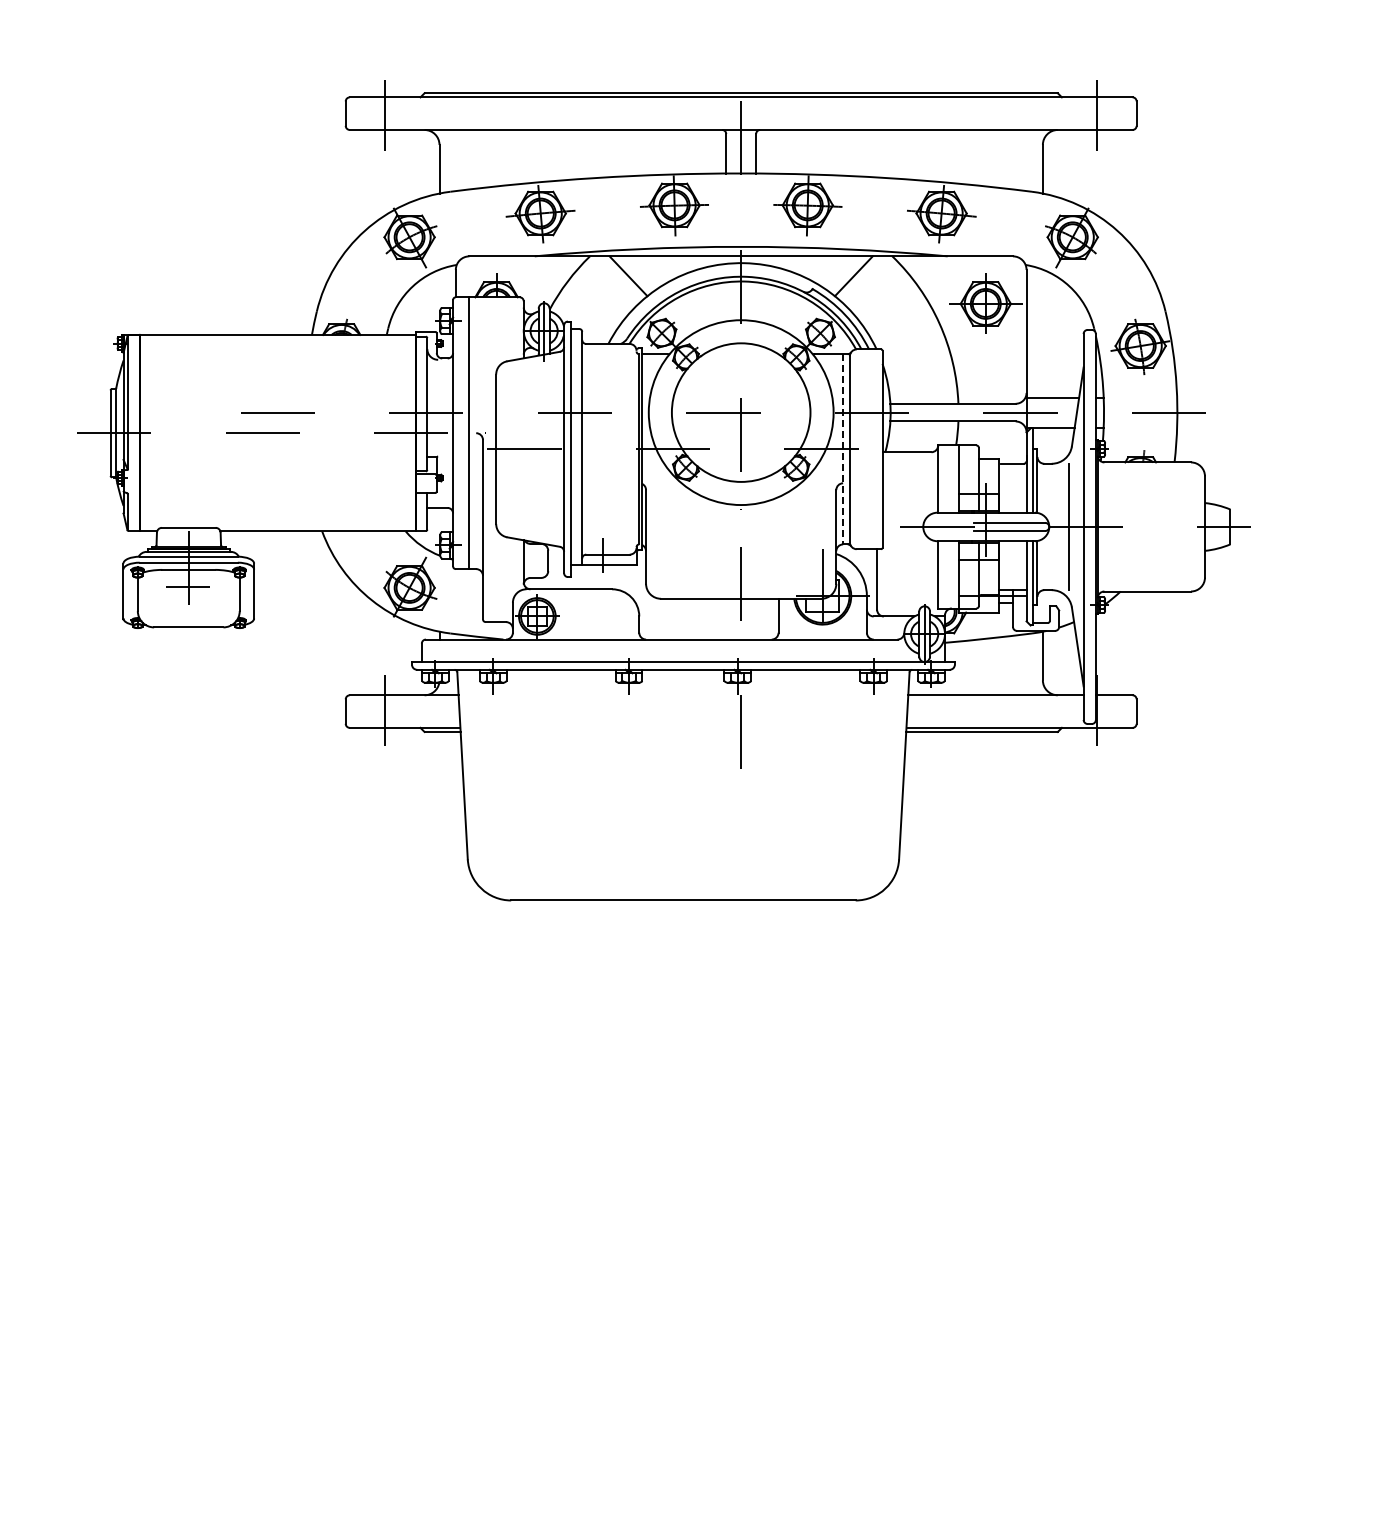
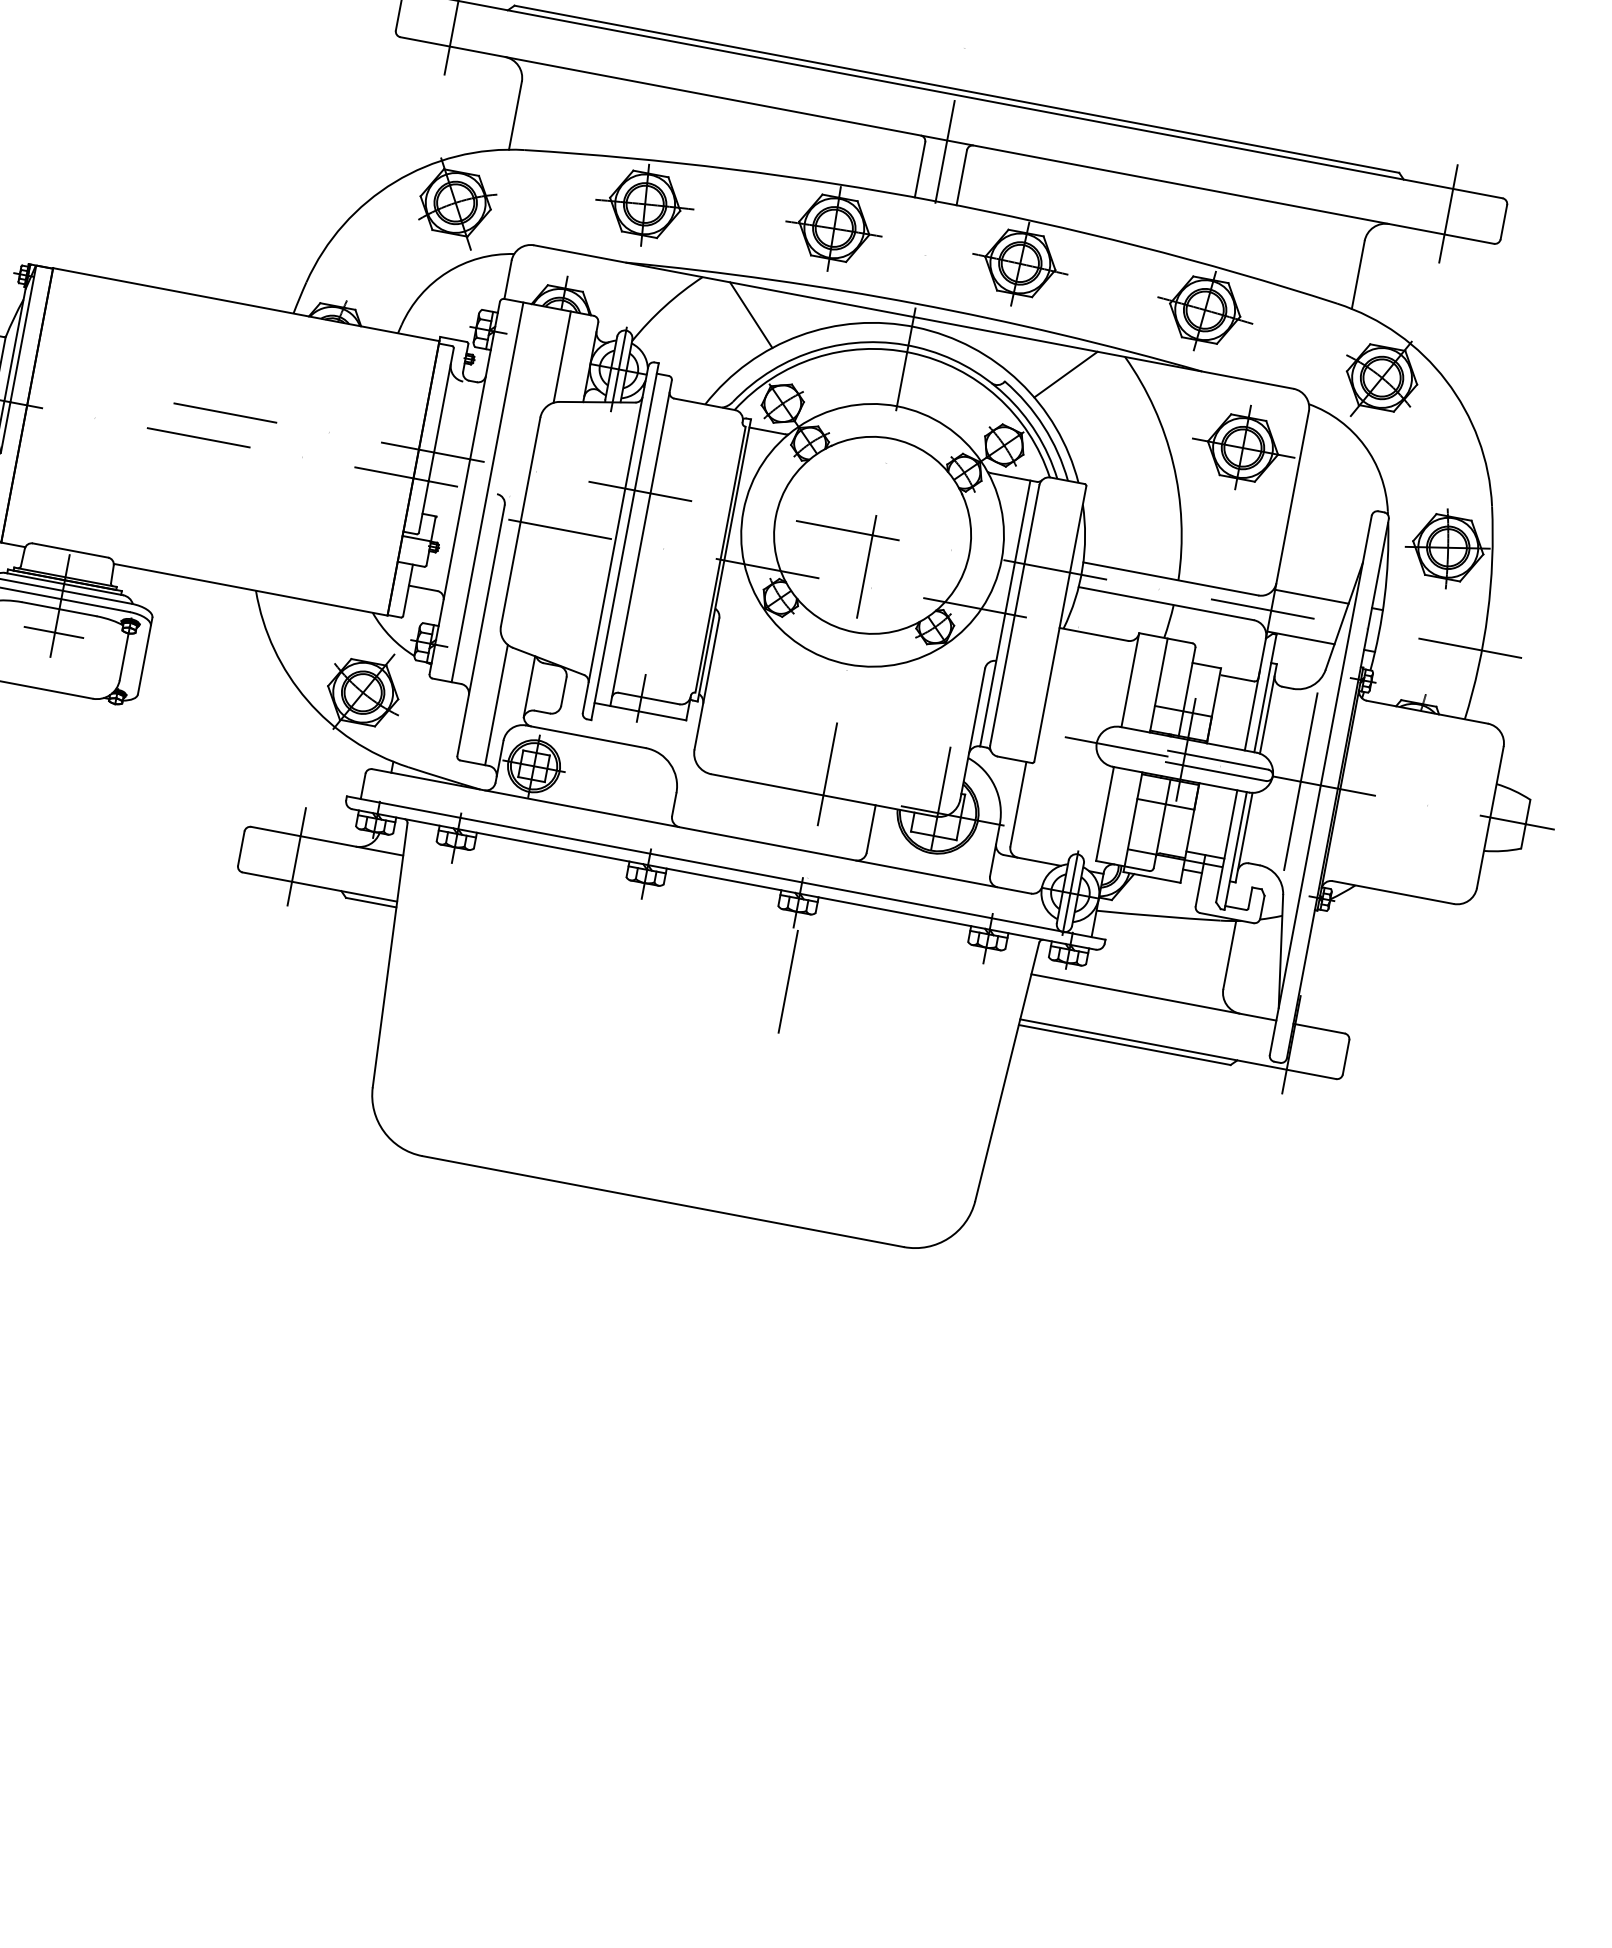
line: (503, 329) -> (562, 356), added
line: (843, 449) -> (1005, 613), dashed -> solid
line: (503, 578) -> (496, 704), added

